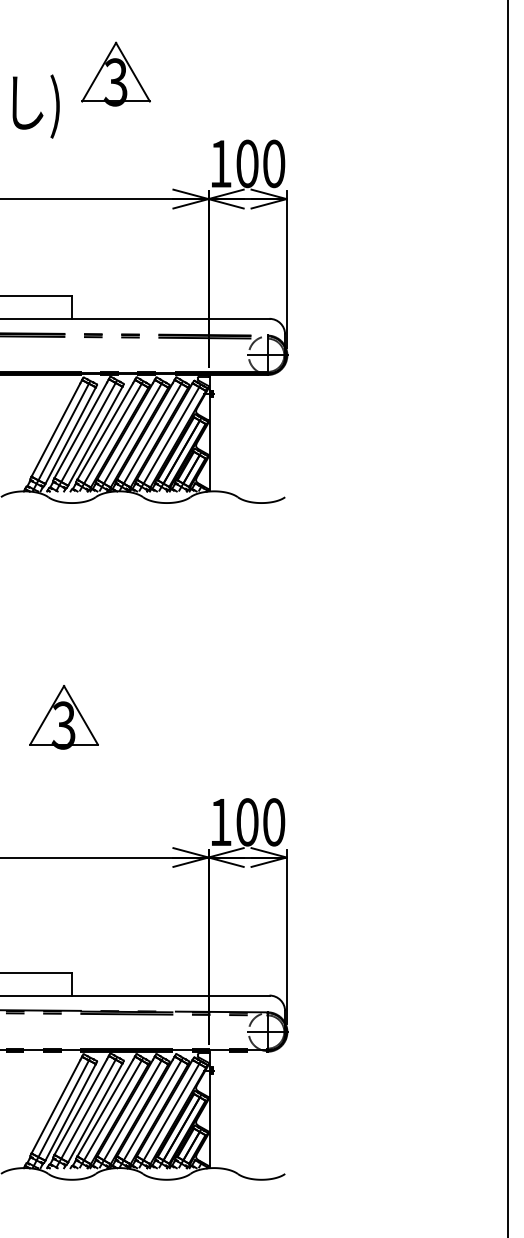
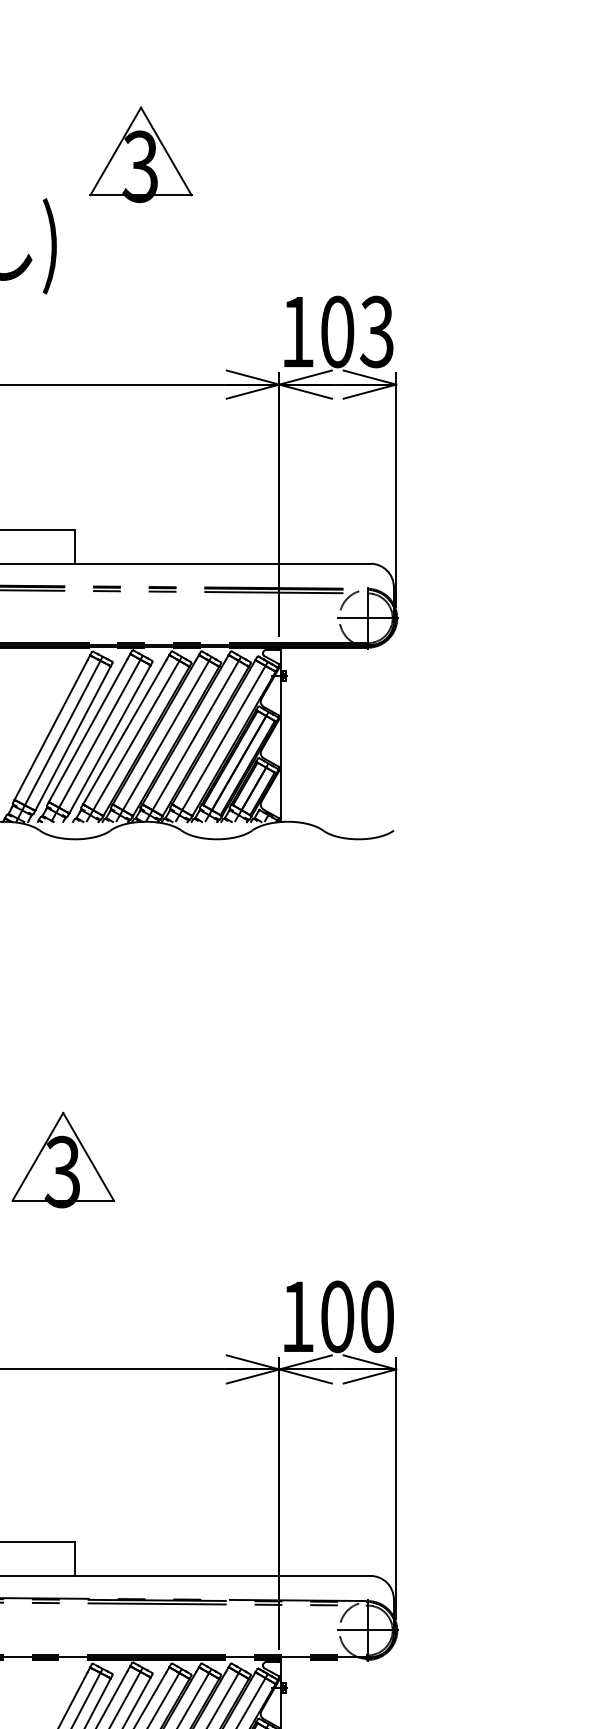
part: (115, 73) -> (140, 153), moved
text: (273, 163) -> (376, 331), 100 -> 103

